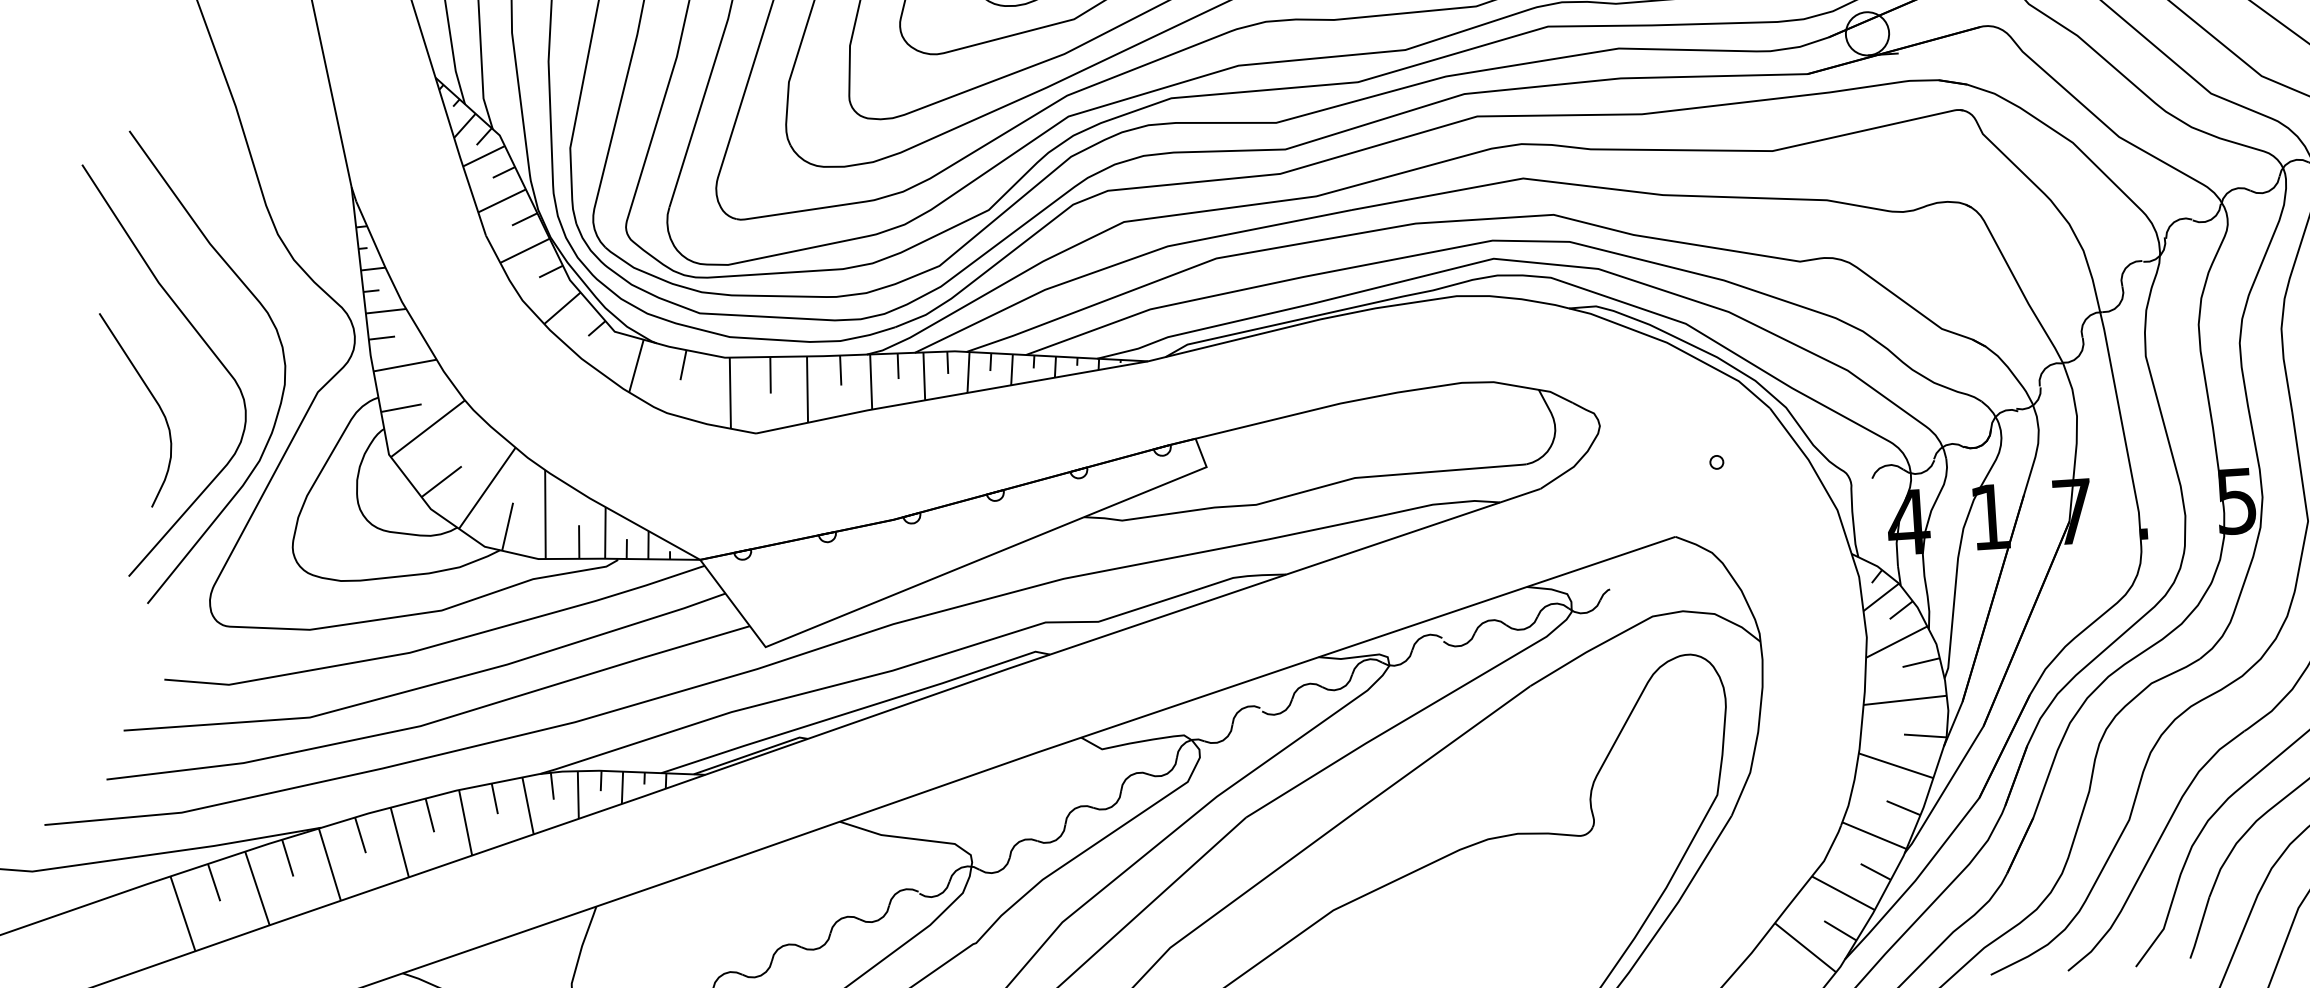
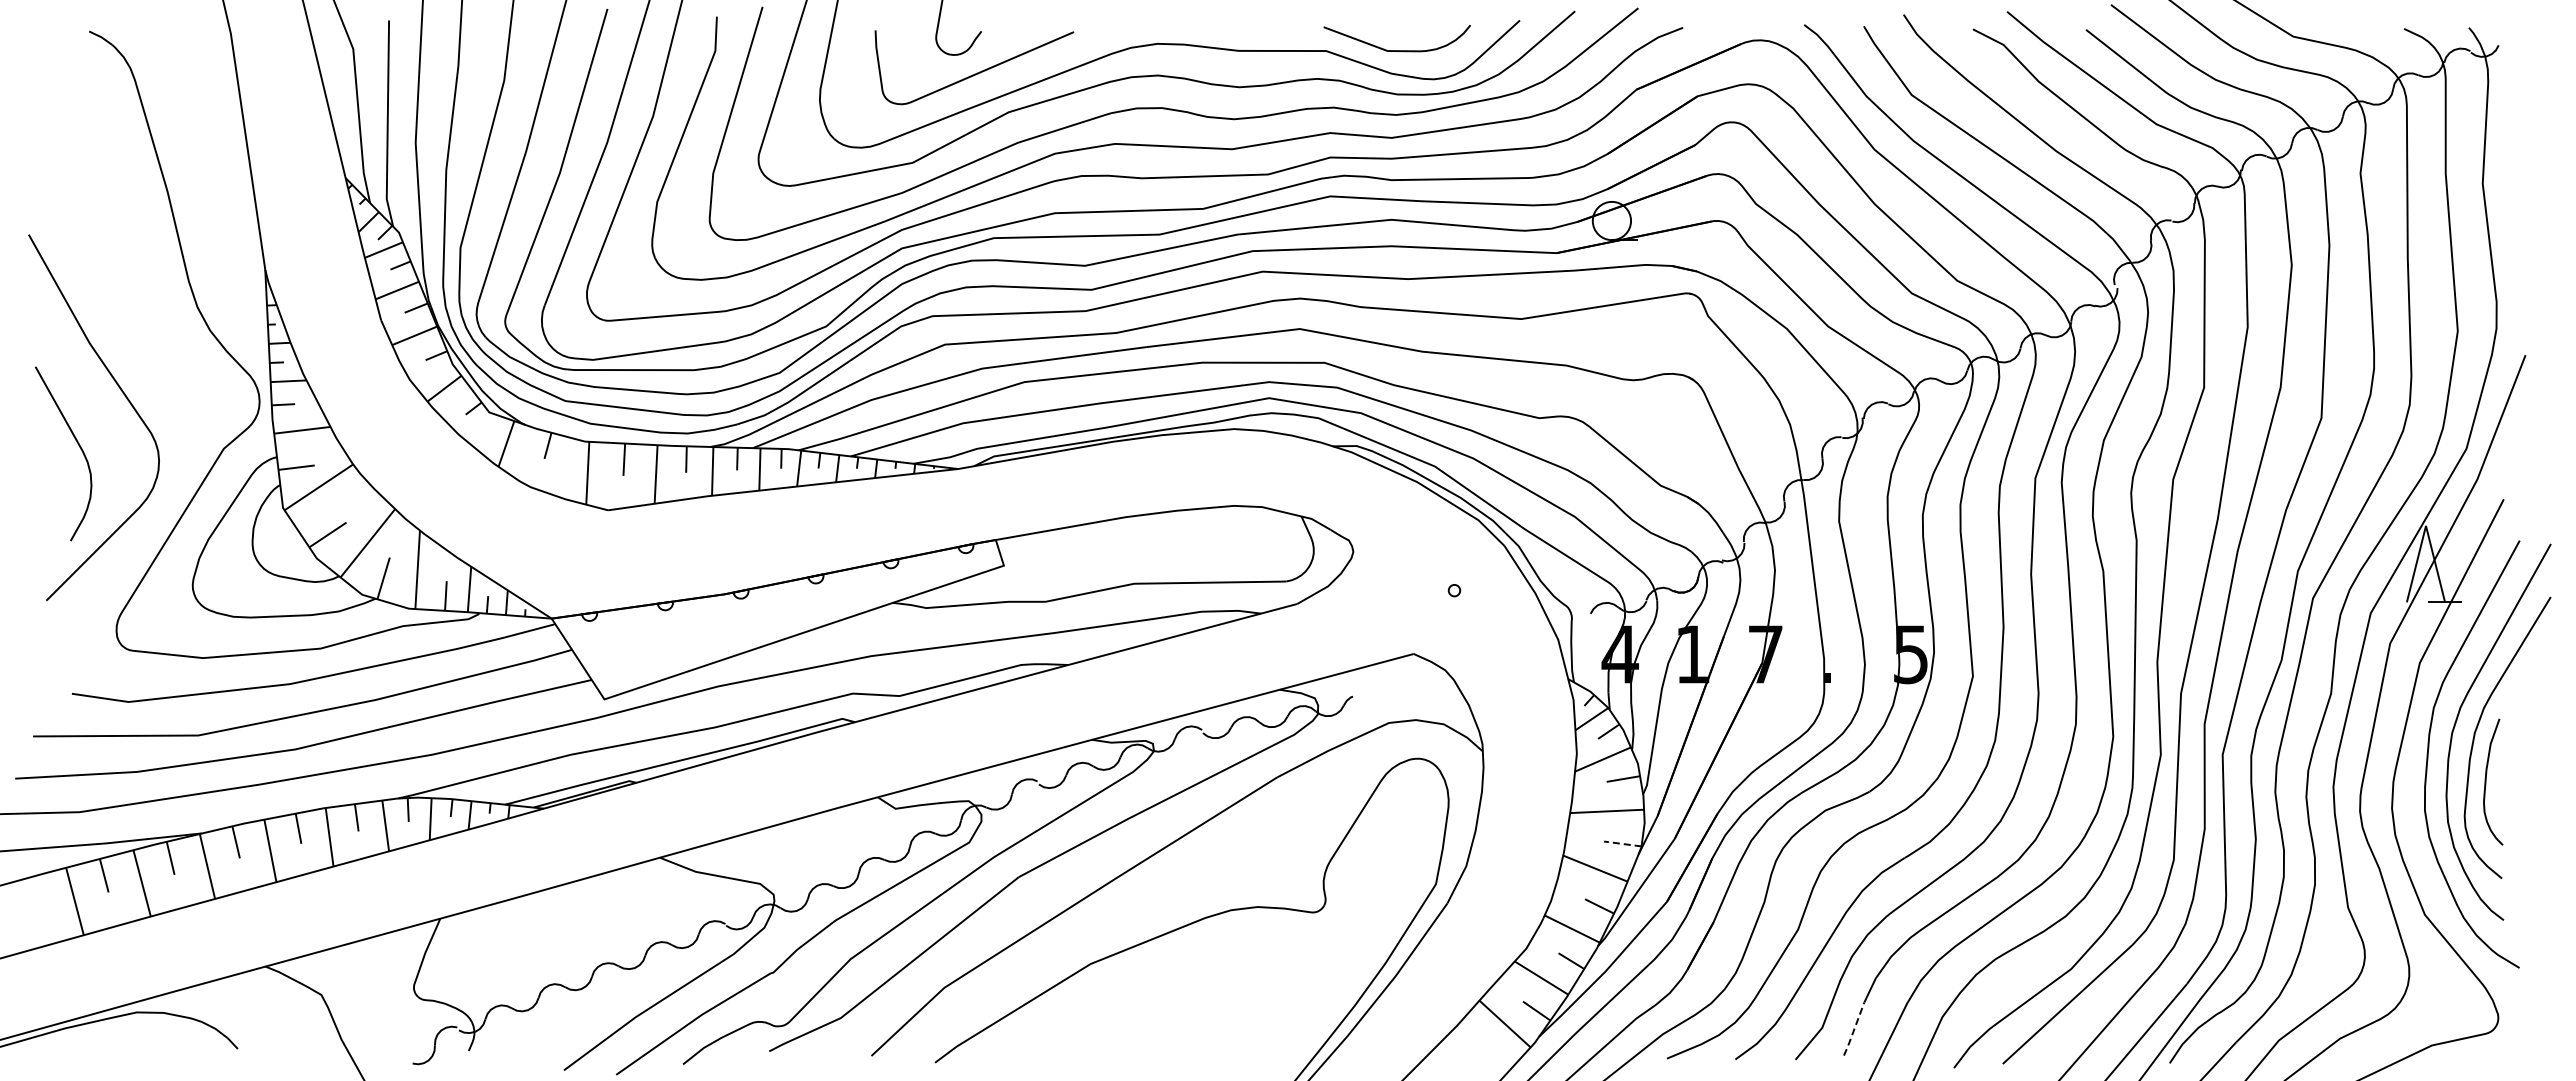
curve: (279, 341) -> (192, 401), removed
line: (1924, 735) -> (1622, 843), solid -> dashed
line: (2200, 928) -> (1854, 1029), solid -> dashed

